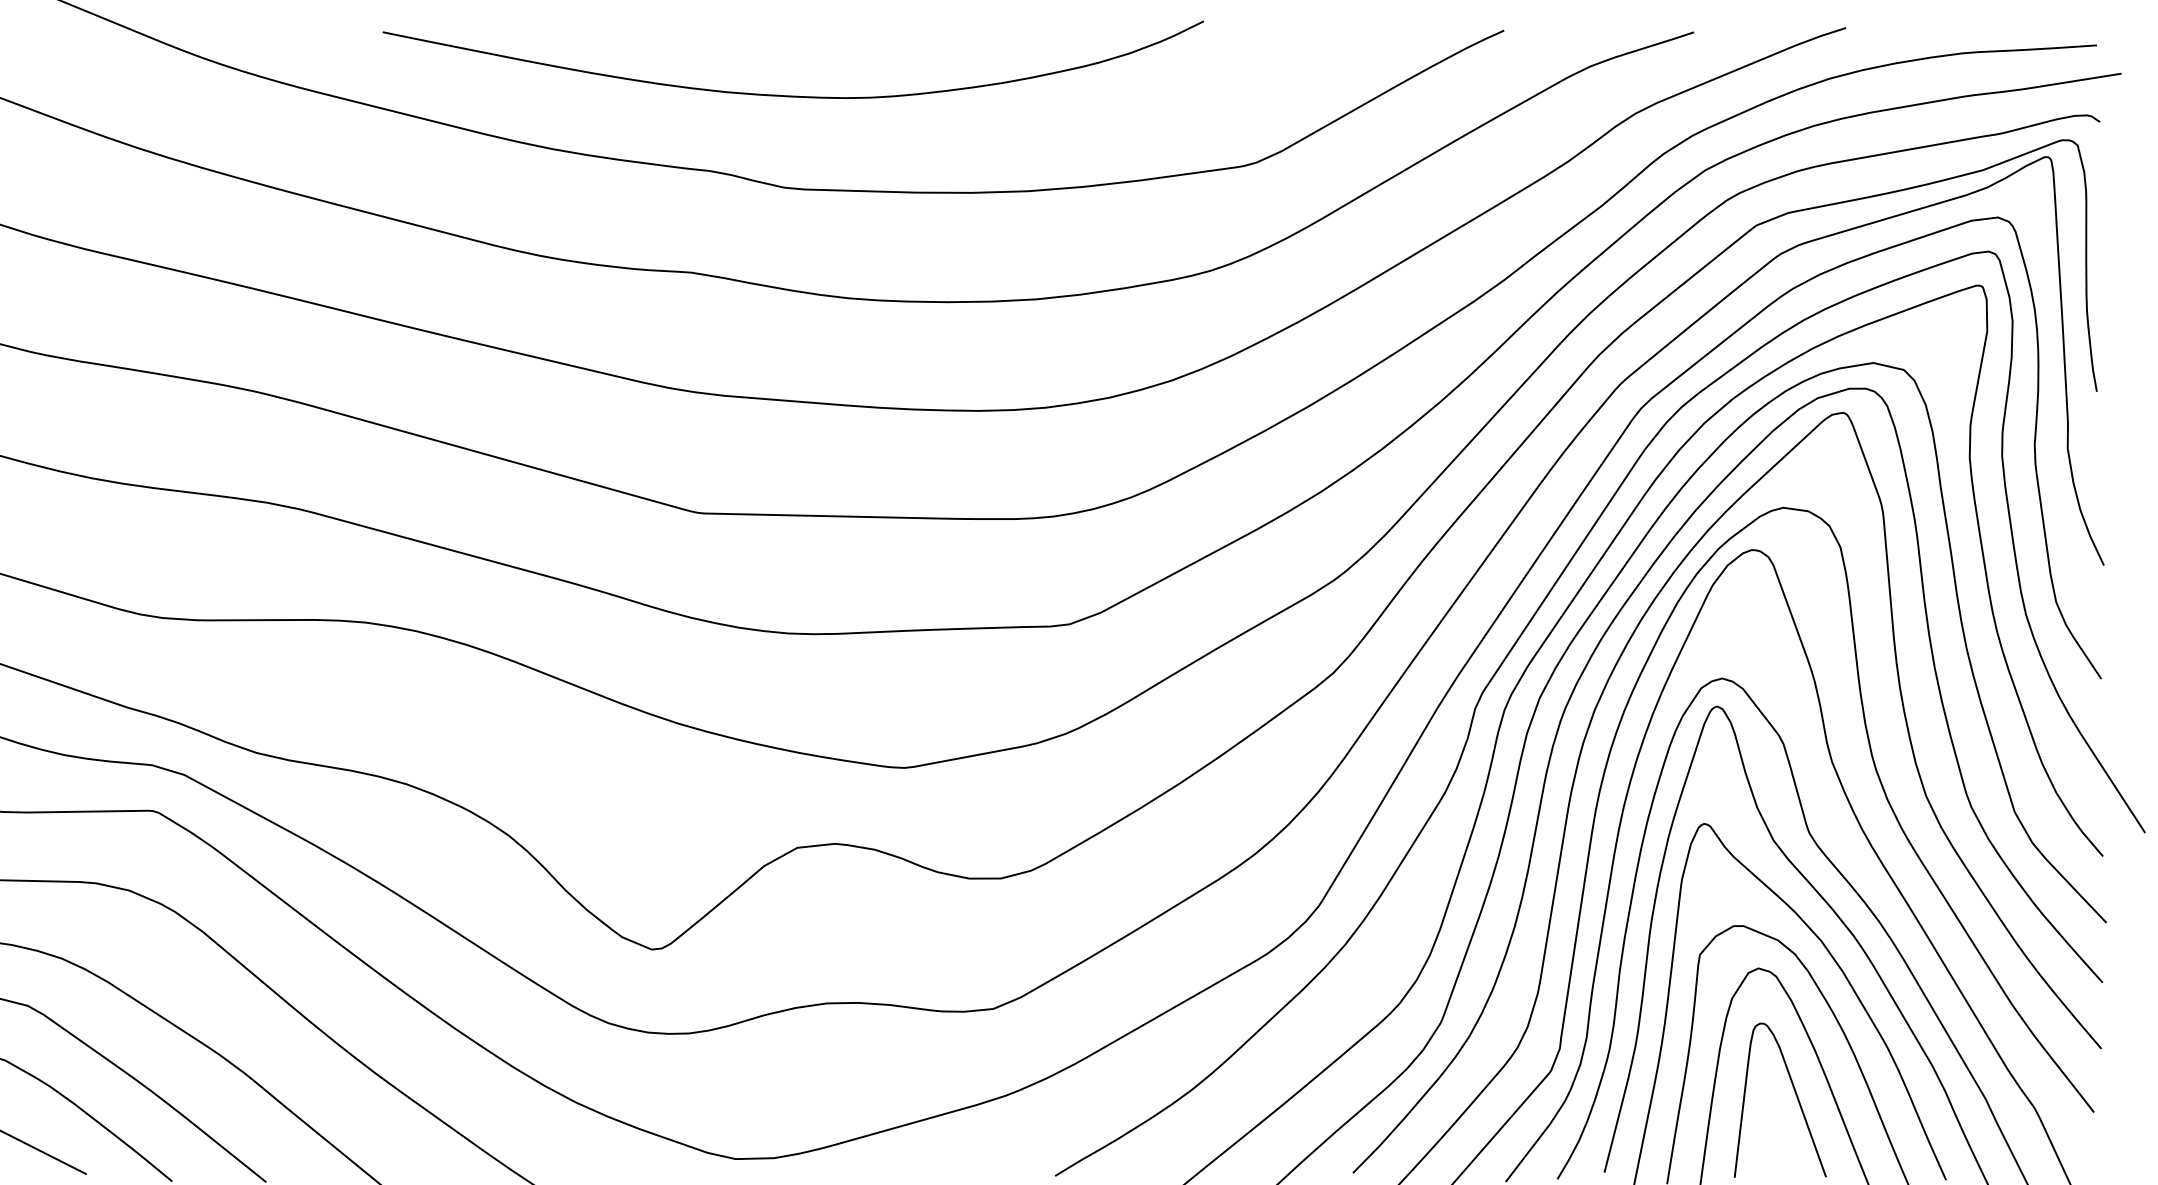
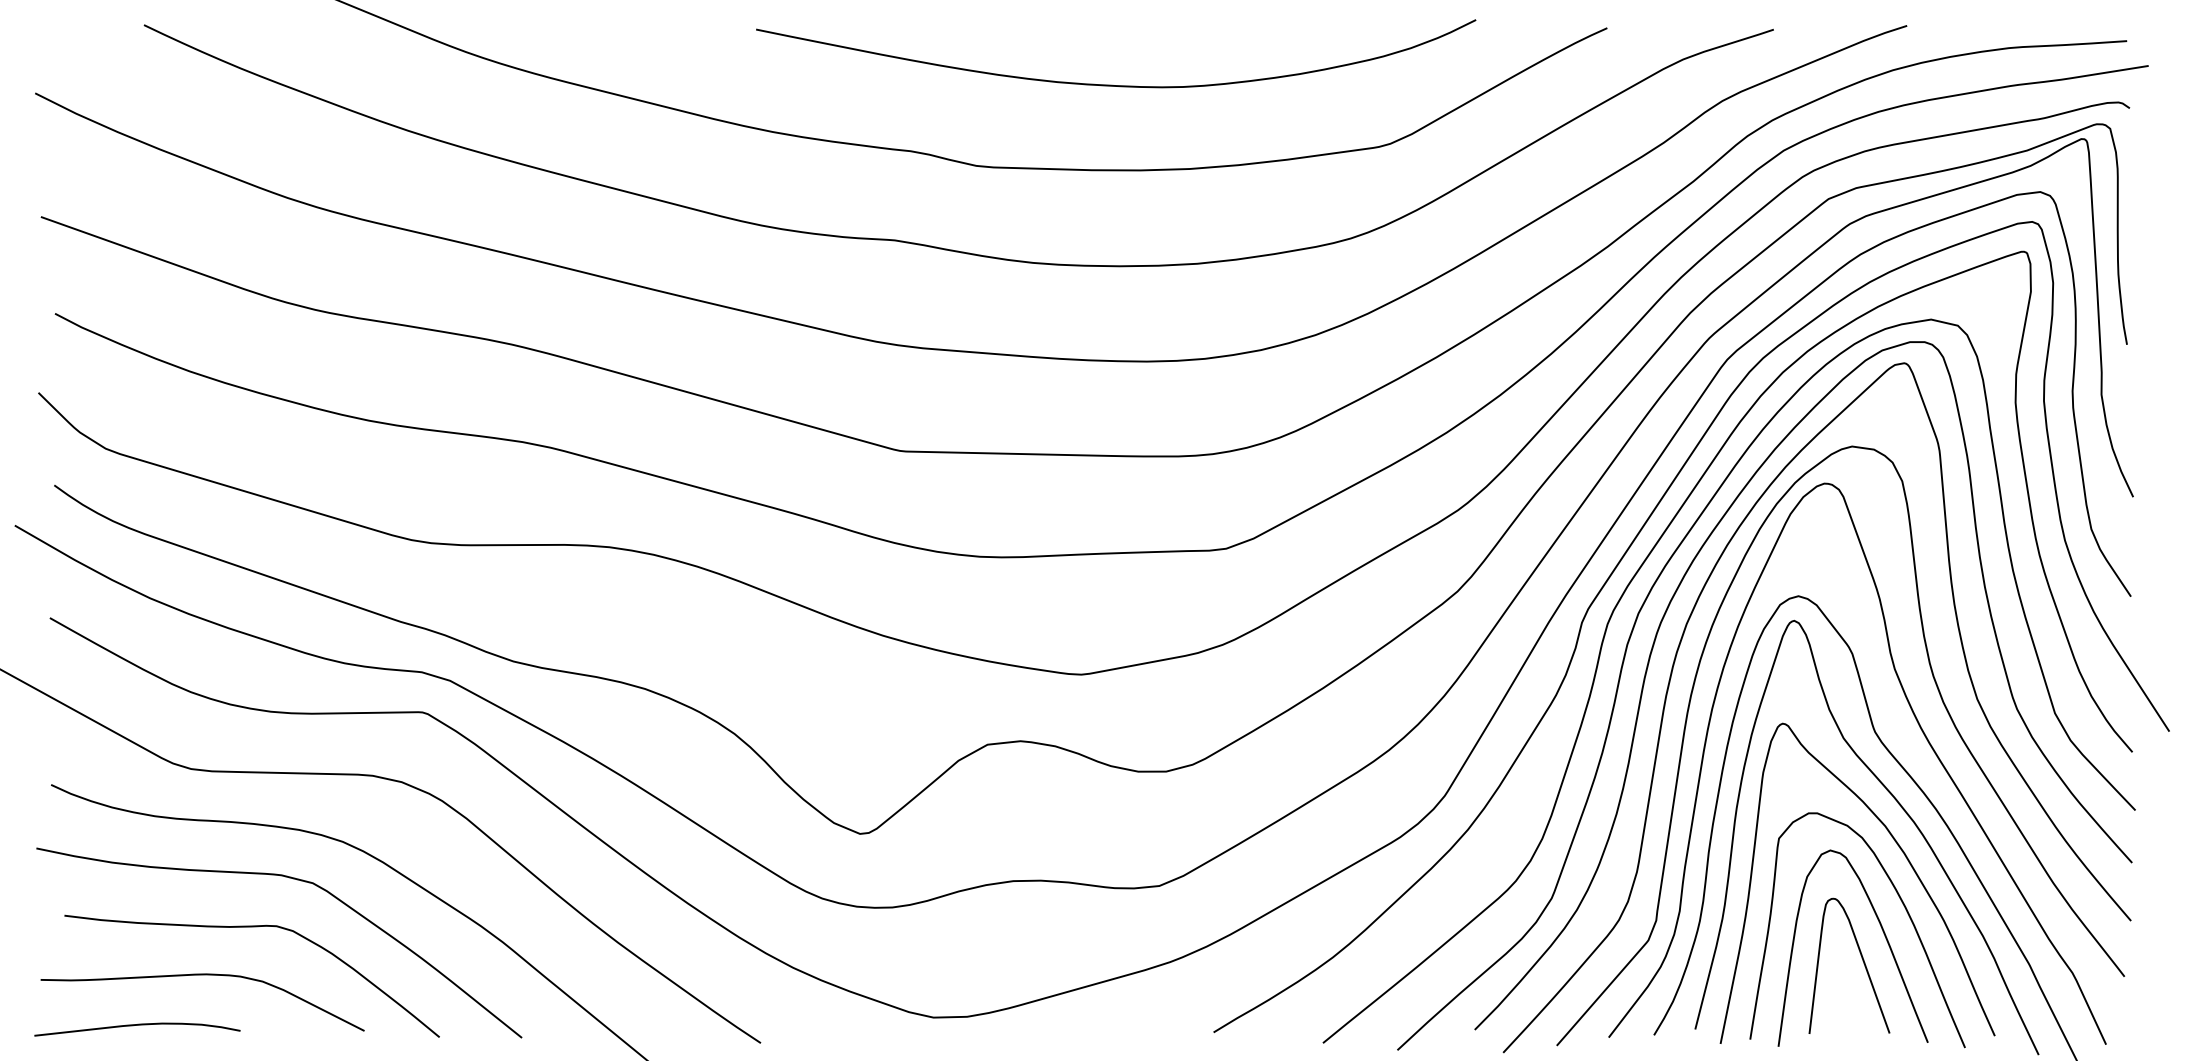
curve: (789, 94) -> (1112, 84), moved

